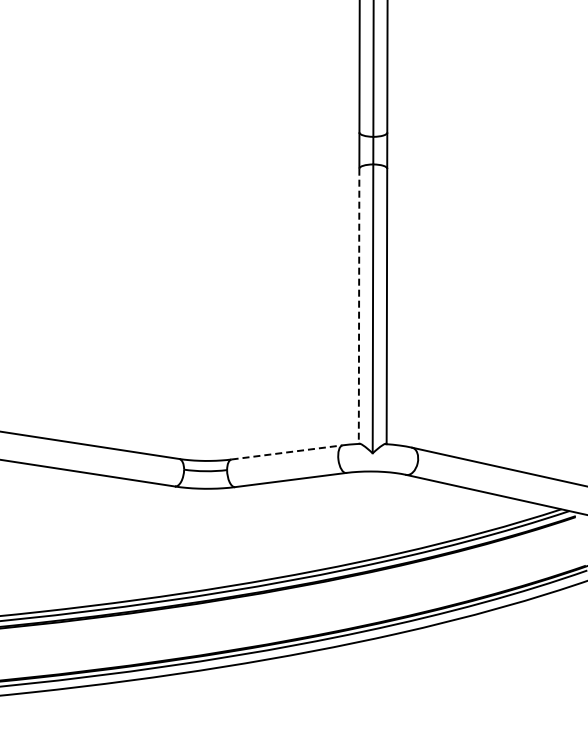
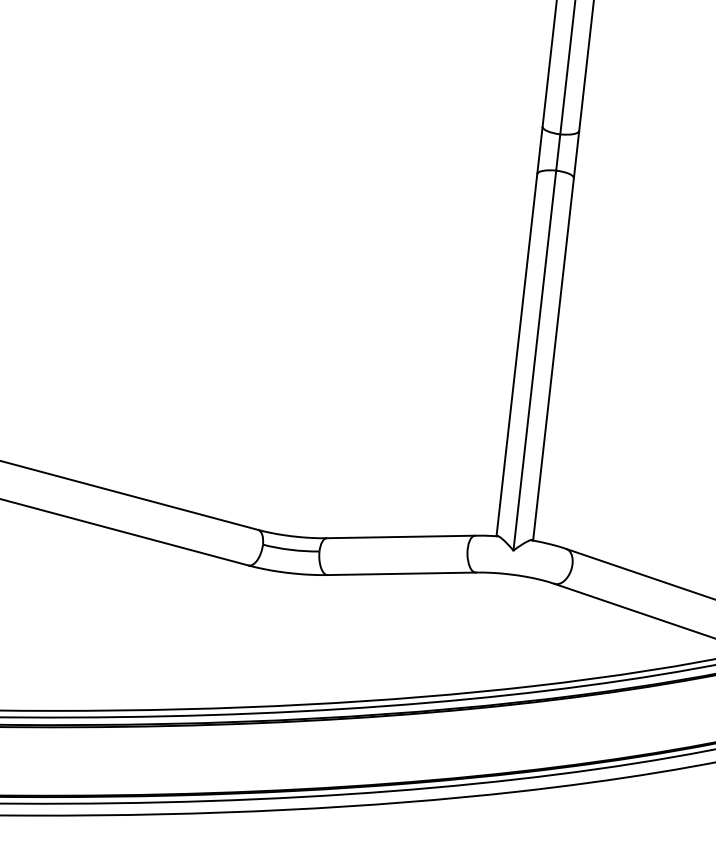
line: (359, 306) -> (517, 355), dashed -> solid
line: (287, 452) -> (401, 537), dashed -> solid

